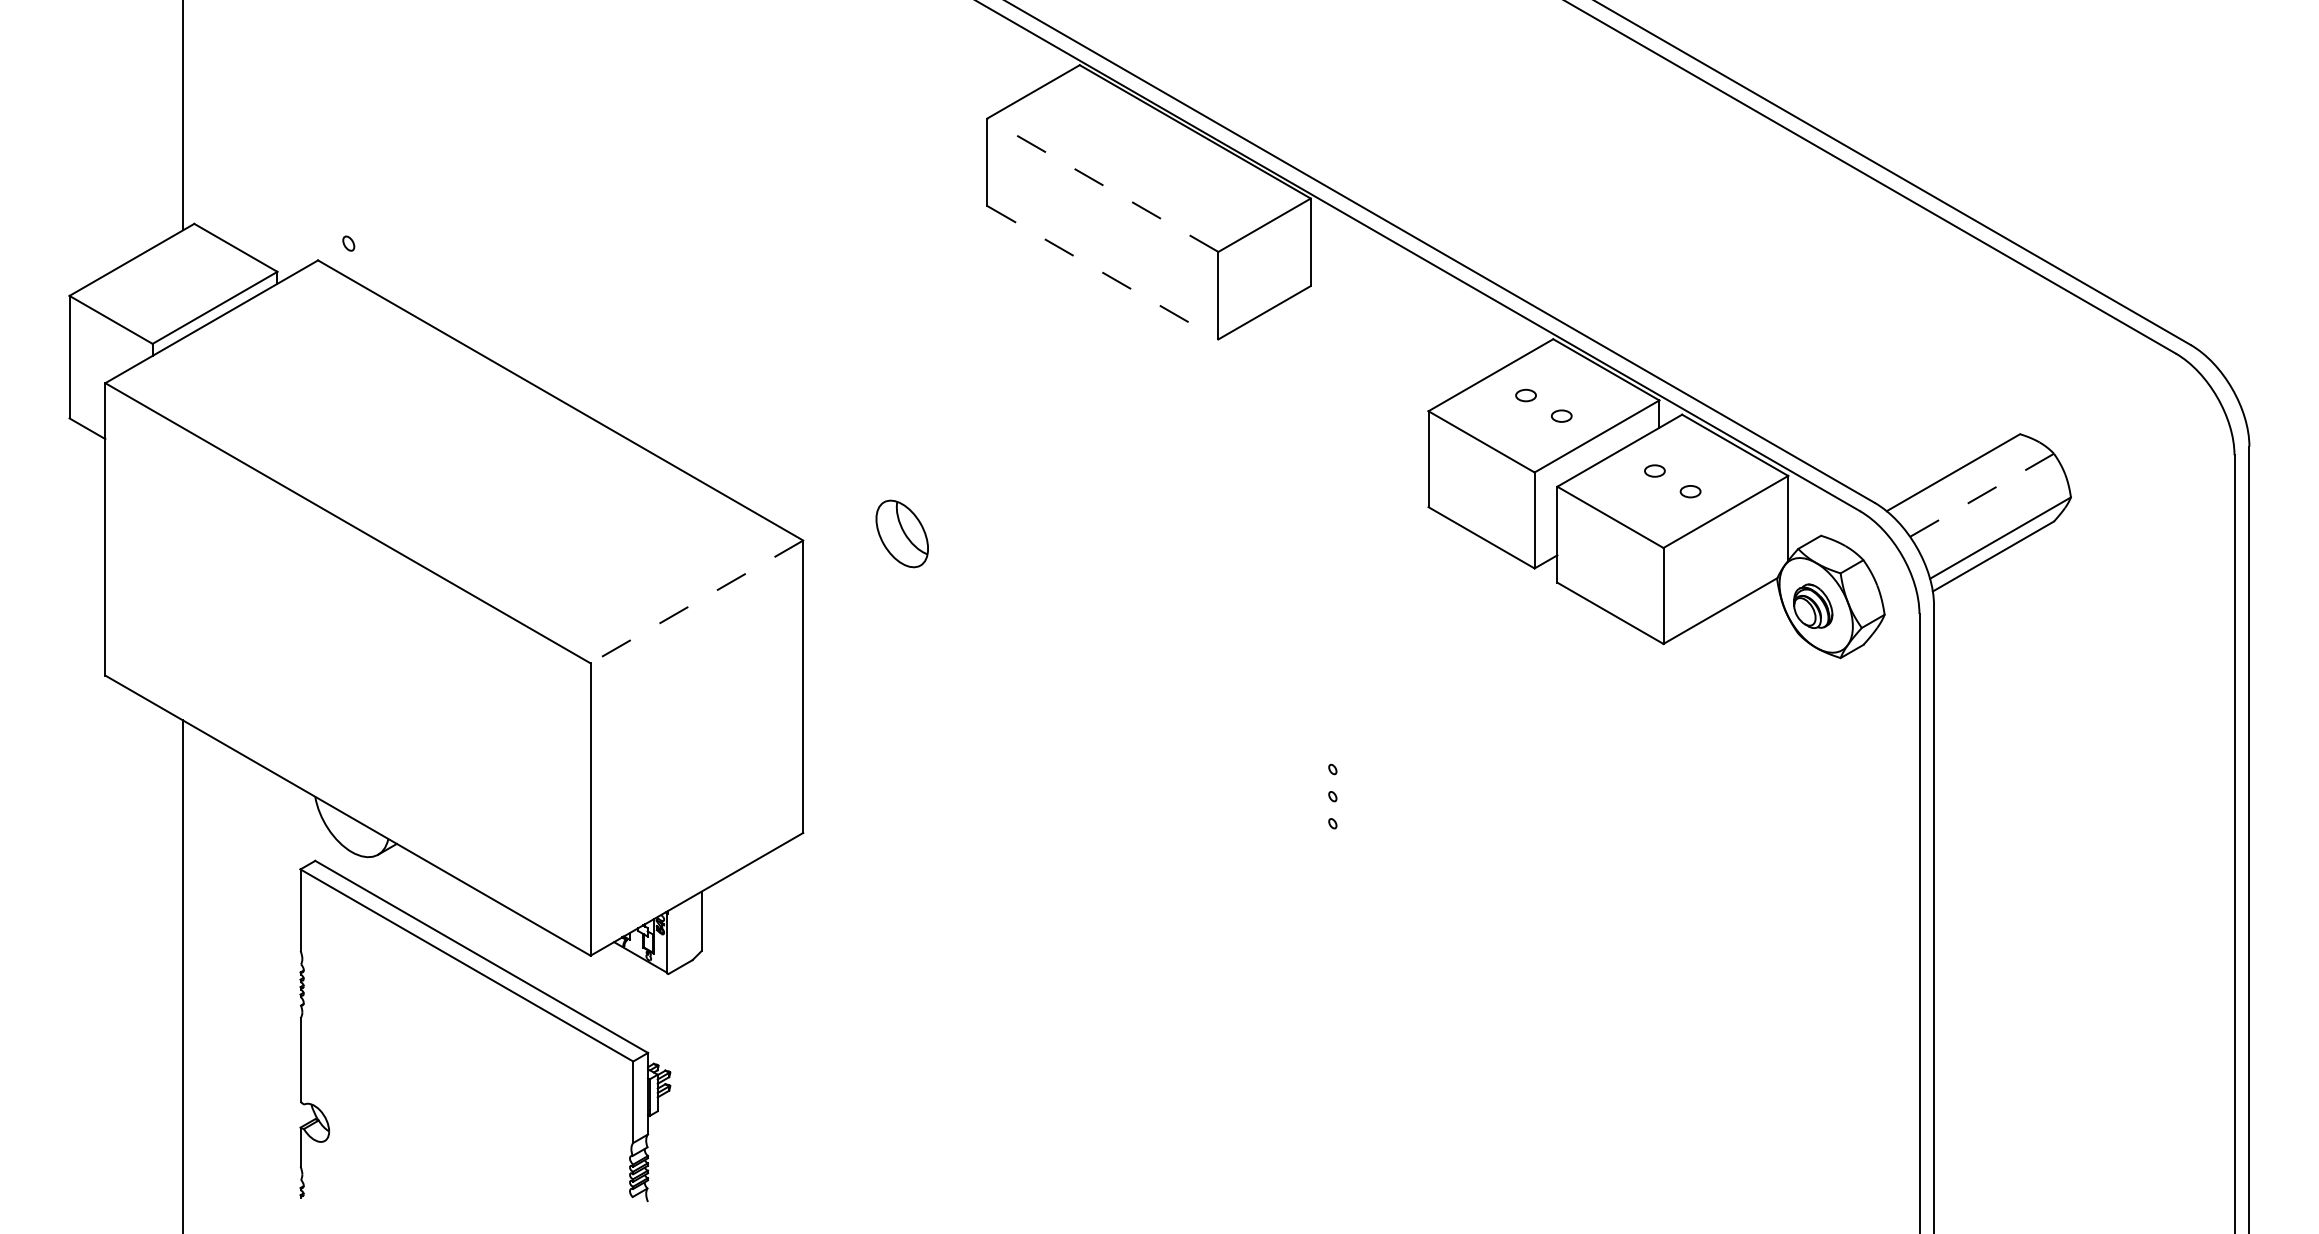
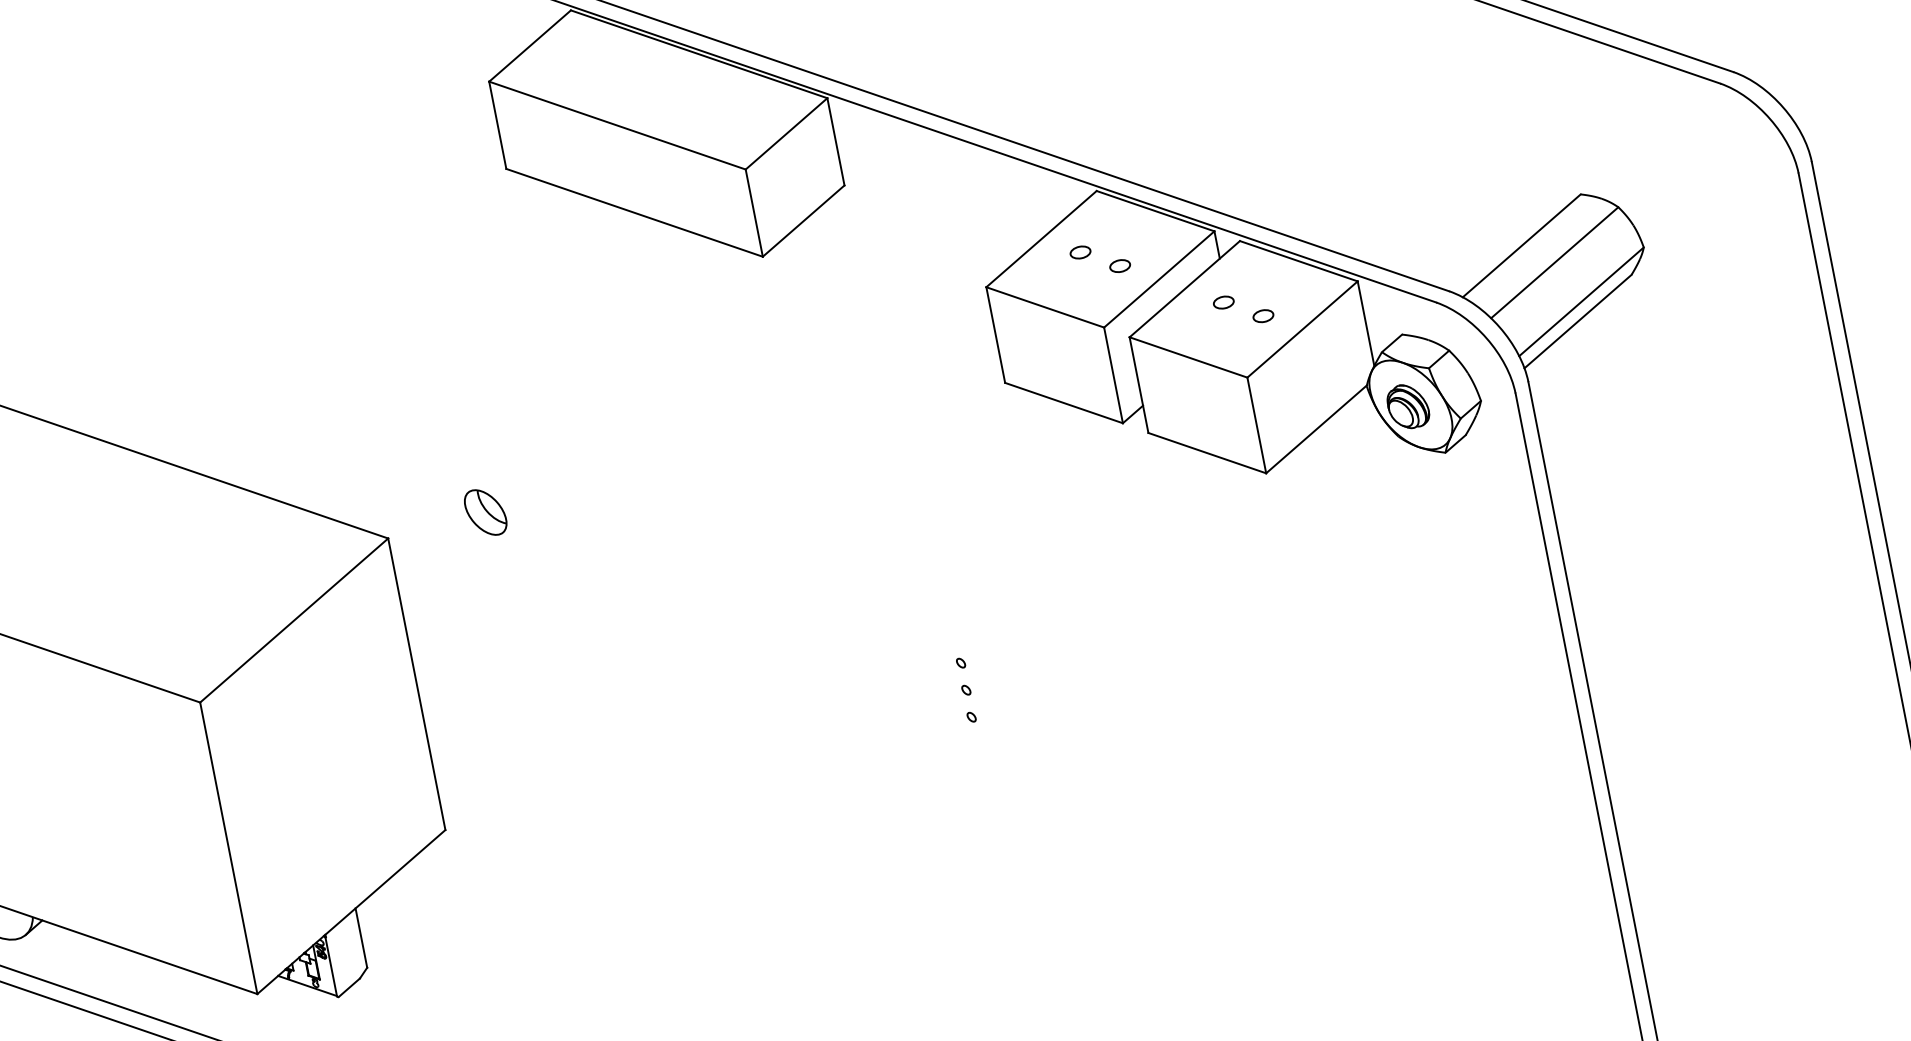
line: (1102, 184) -> (616, 124), dashed -> solid
line: (1103, 272) -> (635, 212), dashed -> solid
line: (1981, 495) -> (1554, 263), dashed -> solid
part: (902, 533) -> (485, 512), size x0.71
line: (696, 601) -> (293, 620), dashed -> solid

